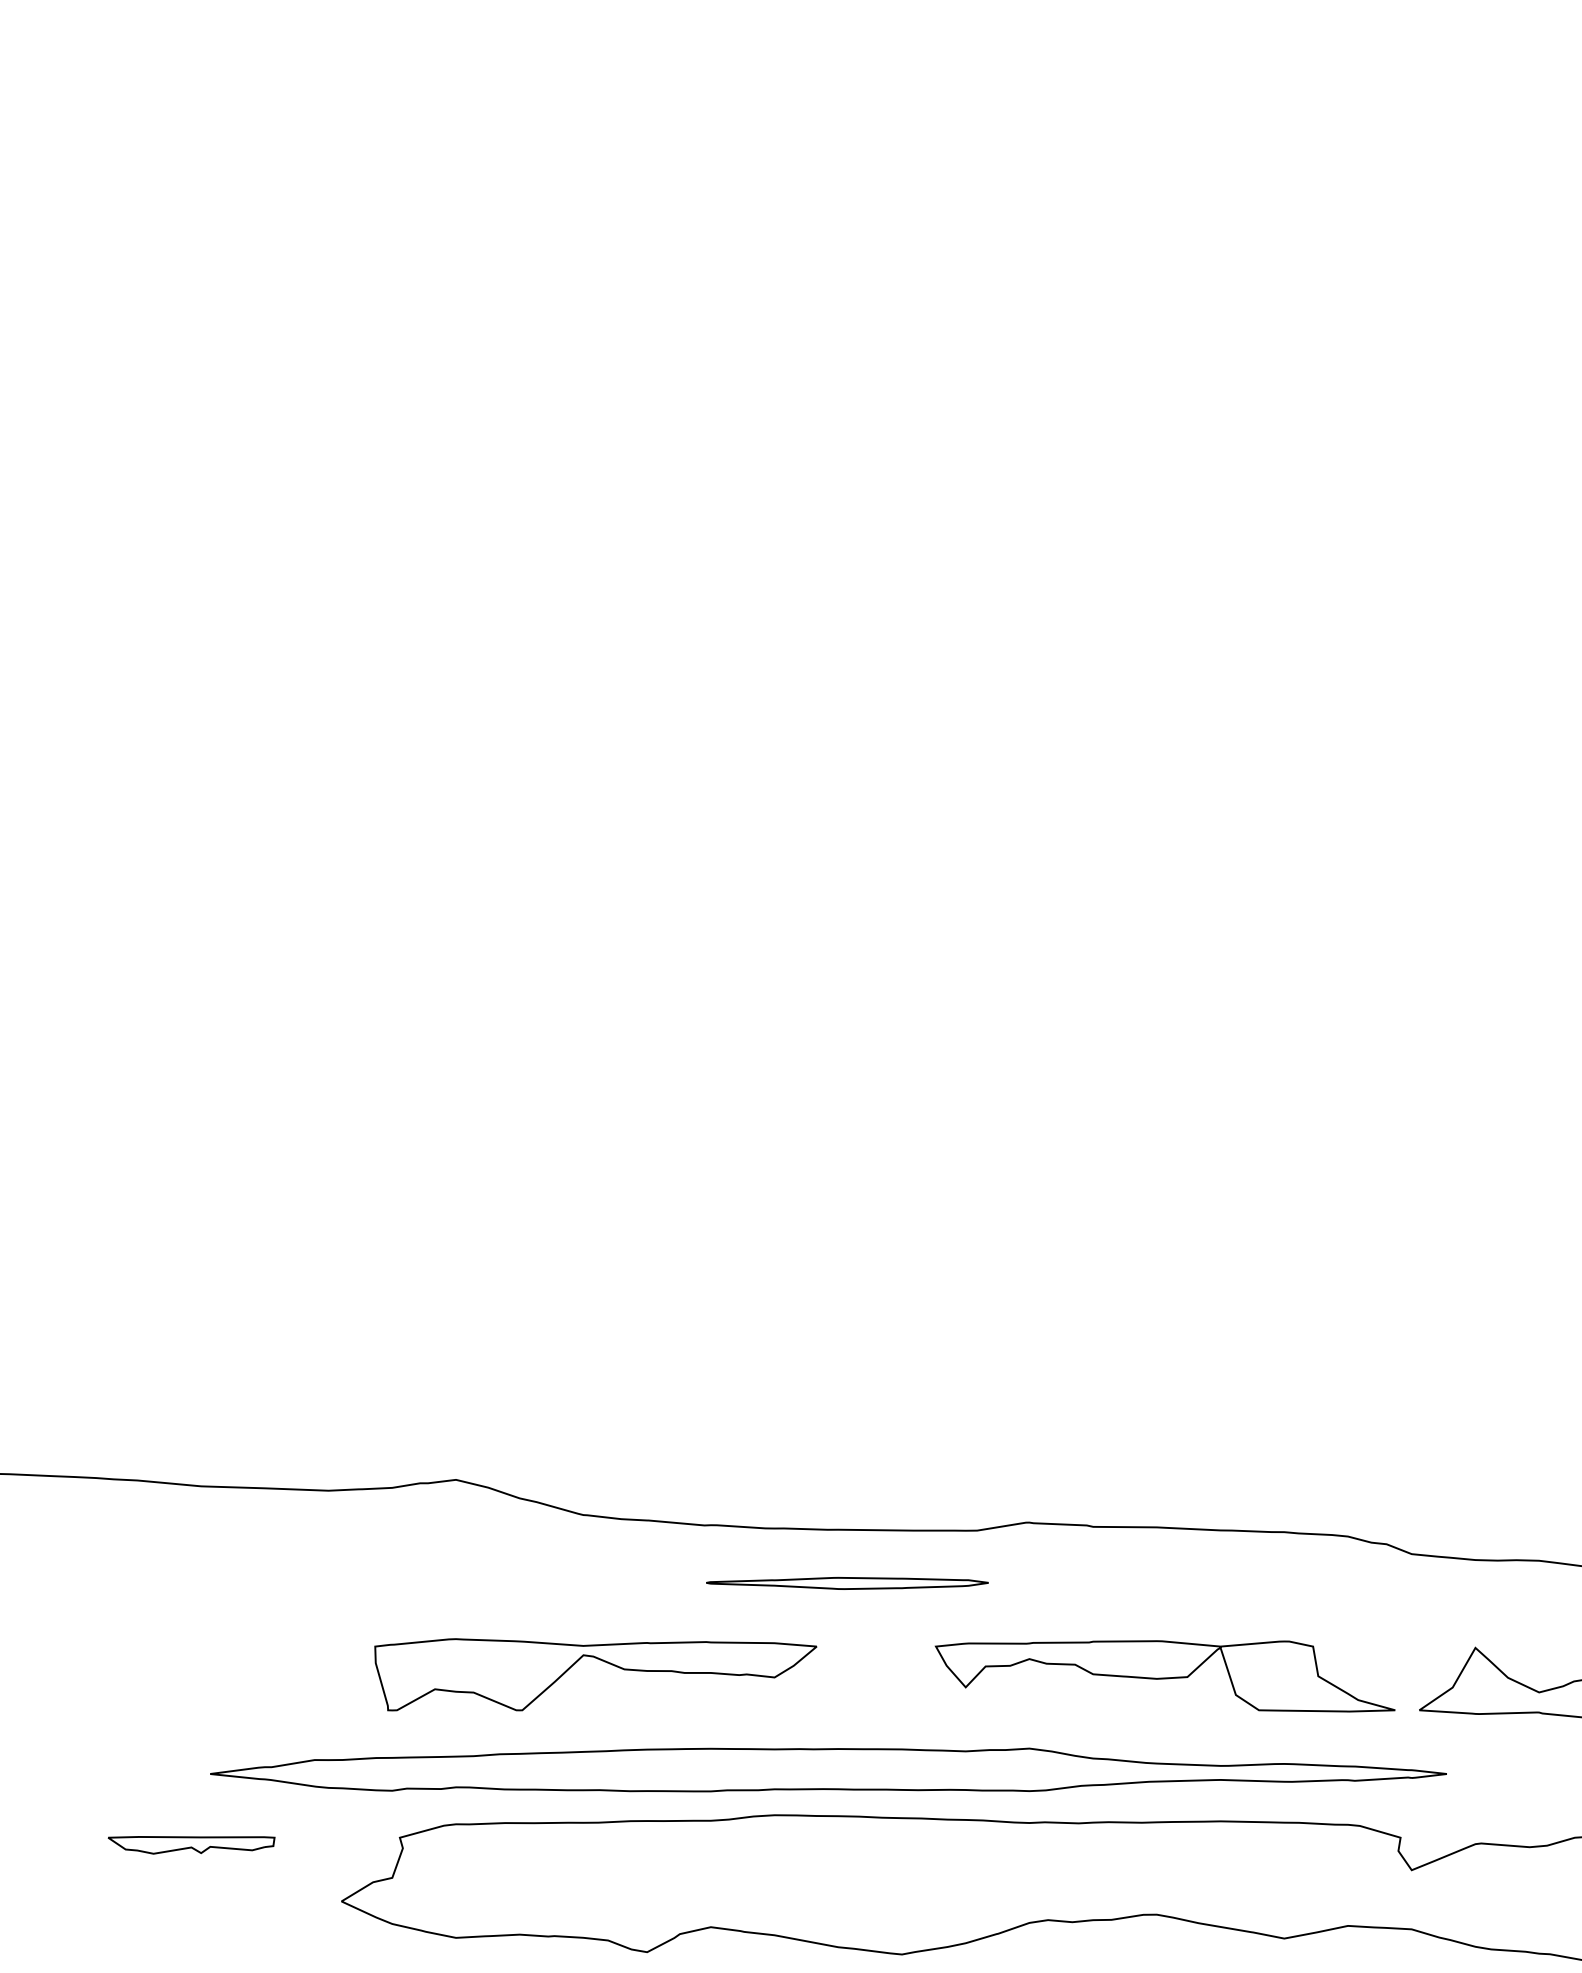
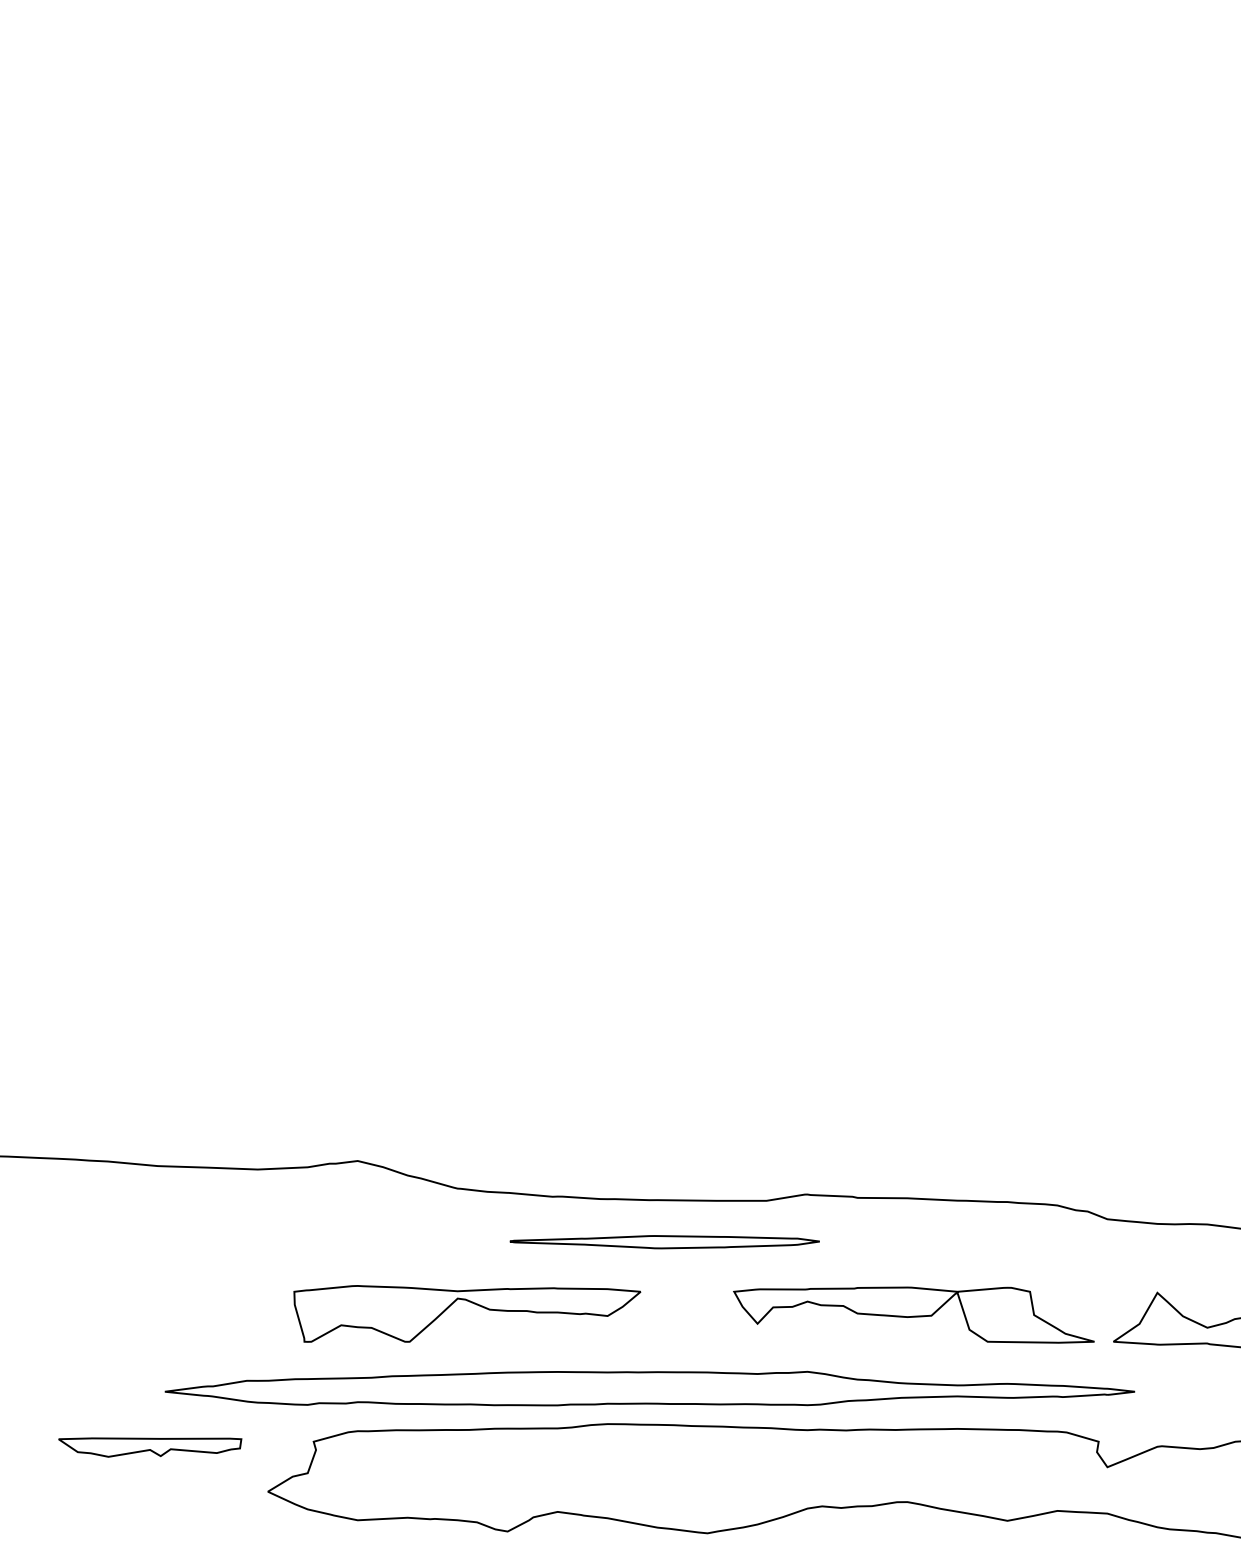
part: (847, 1583) -> (664, 1242), size x1.4
part: (191, 1845) -> (150, 1447), size x1.4

